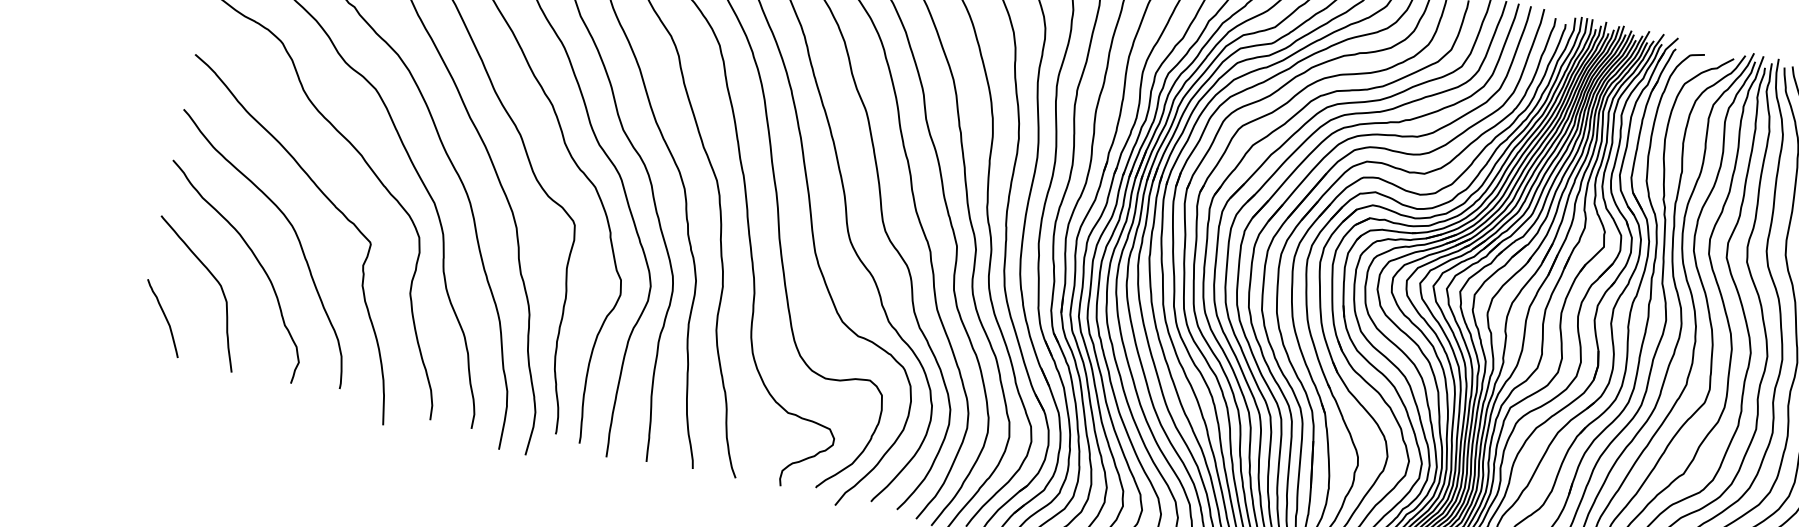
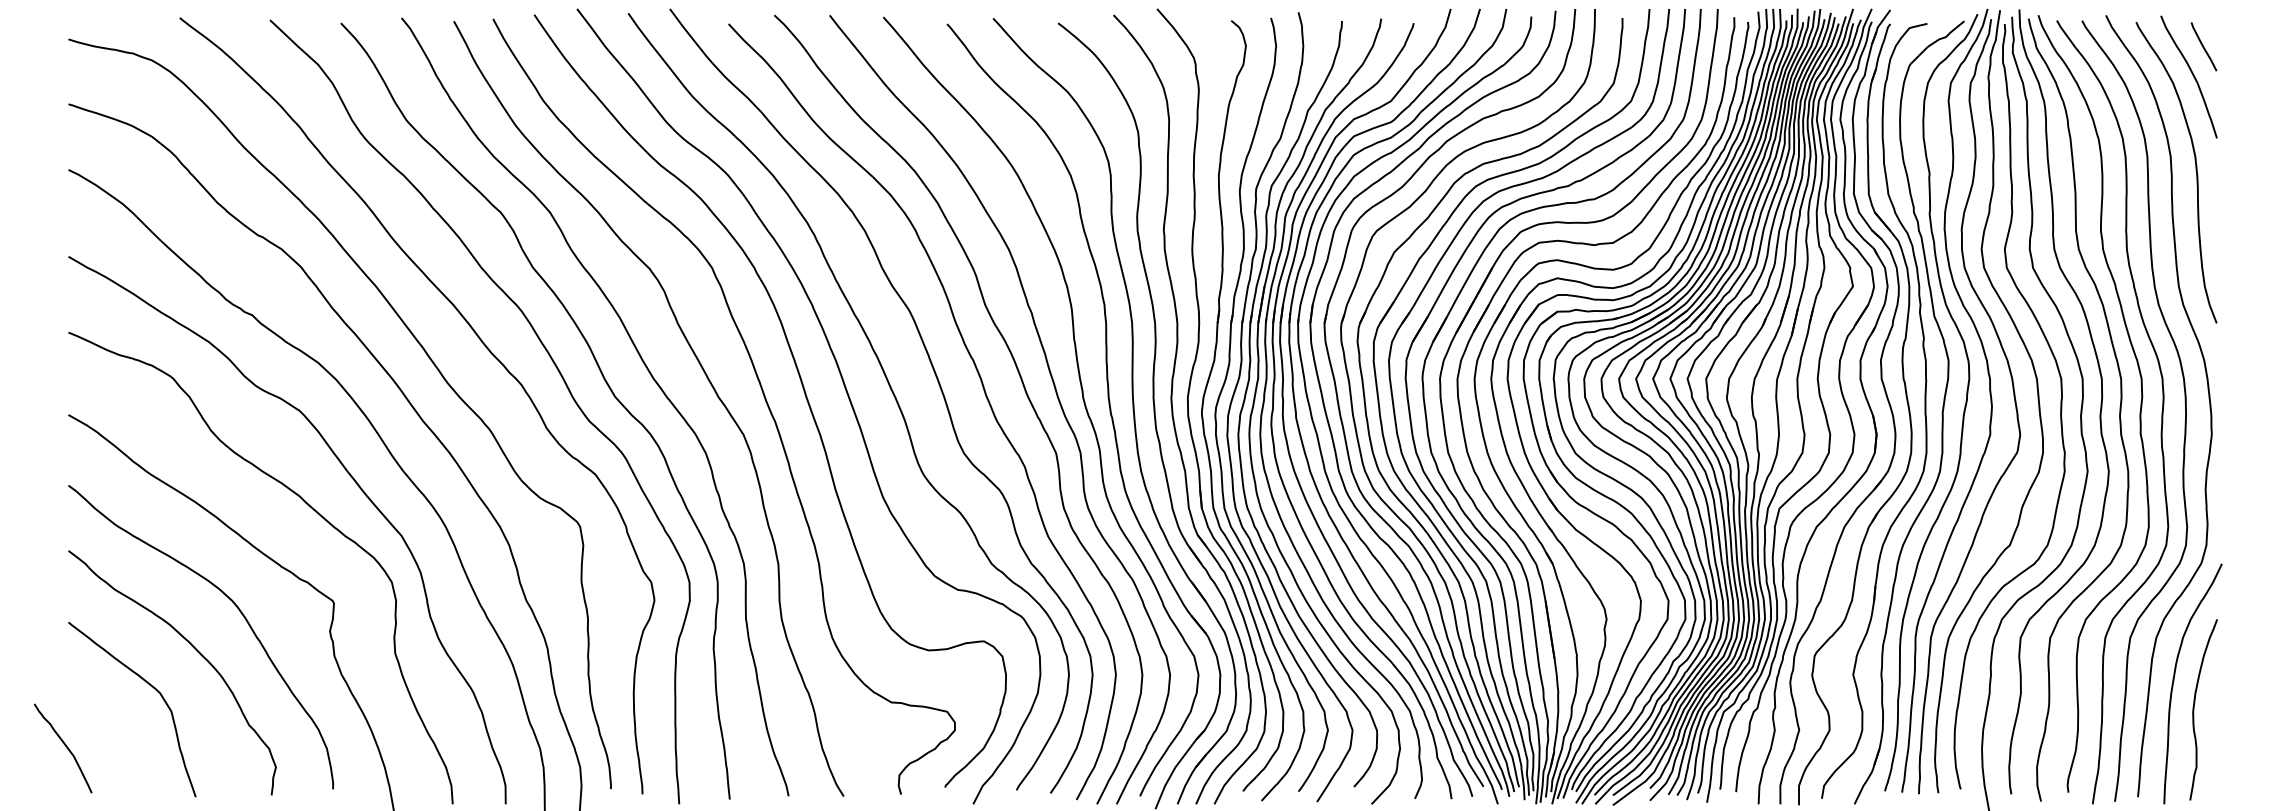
curve: (164, 316) -> (64, 745), moved

